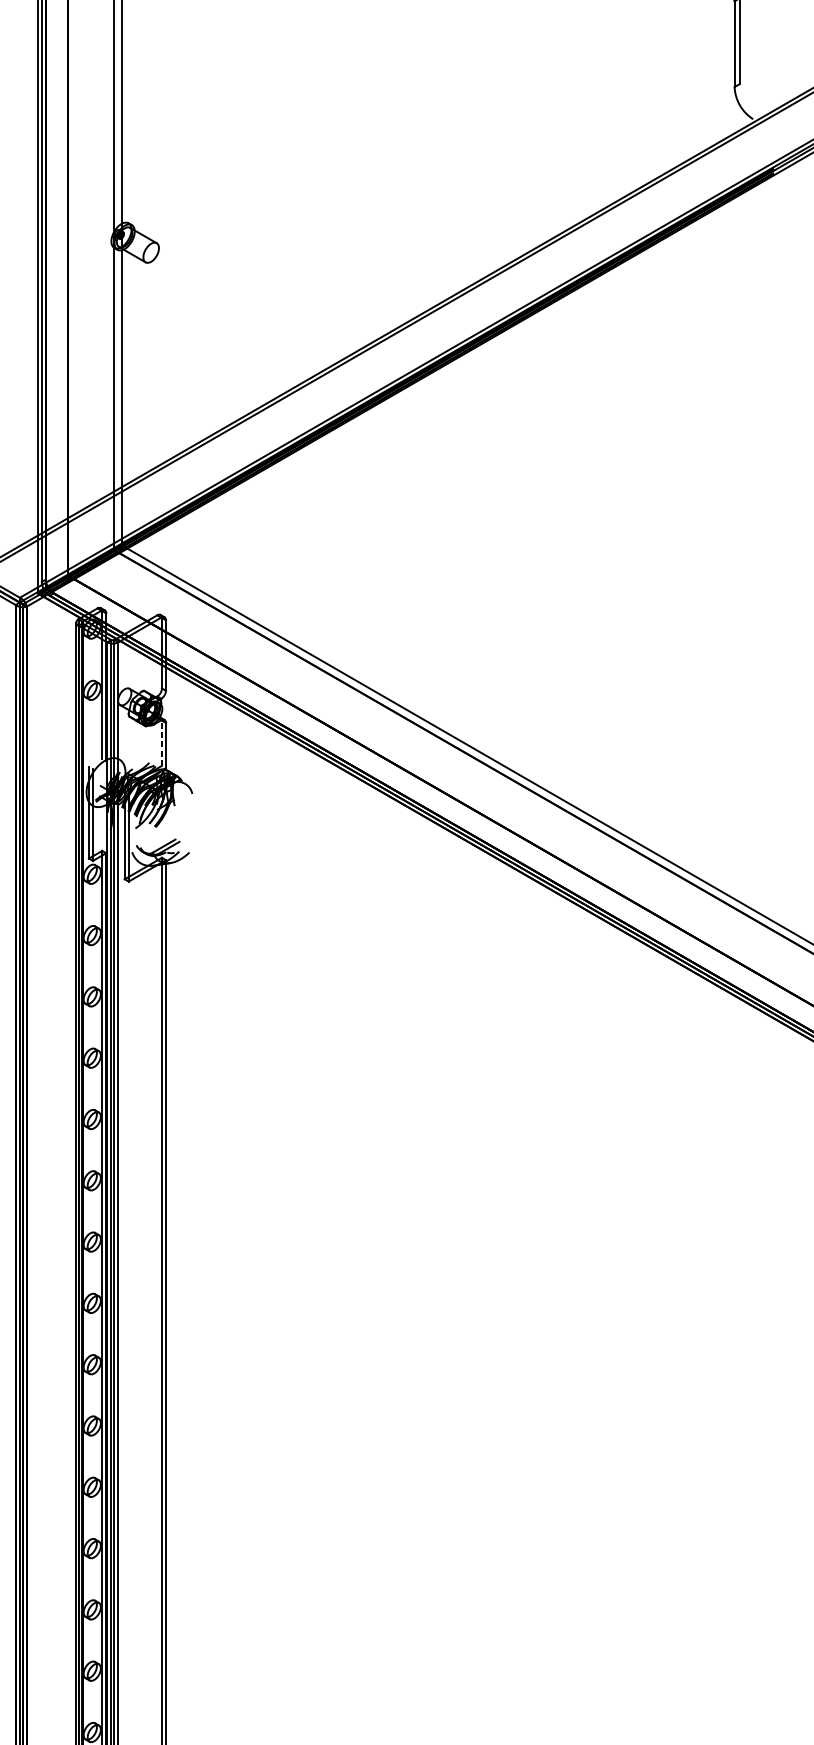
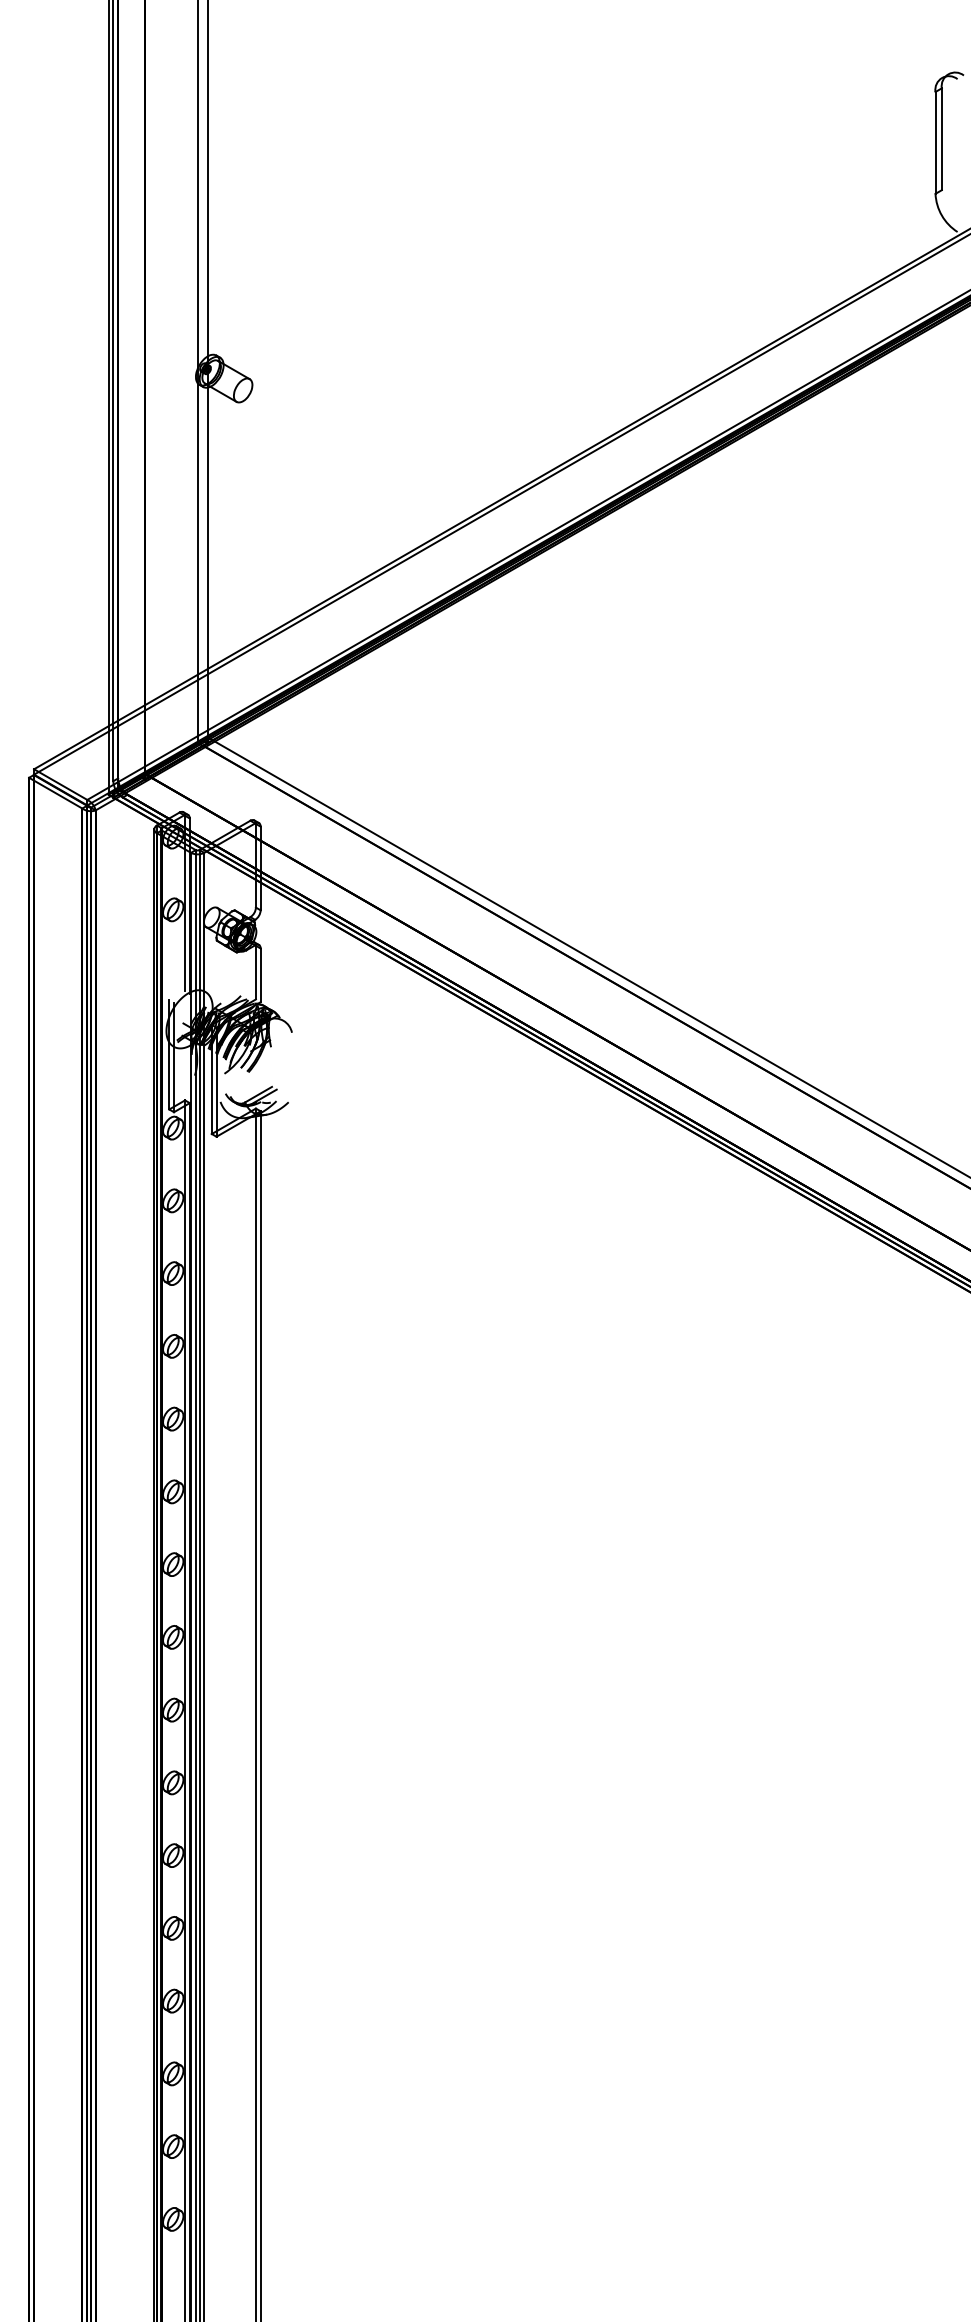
line: (161, 743) -> (255, 972), dashed -> solid

